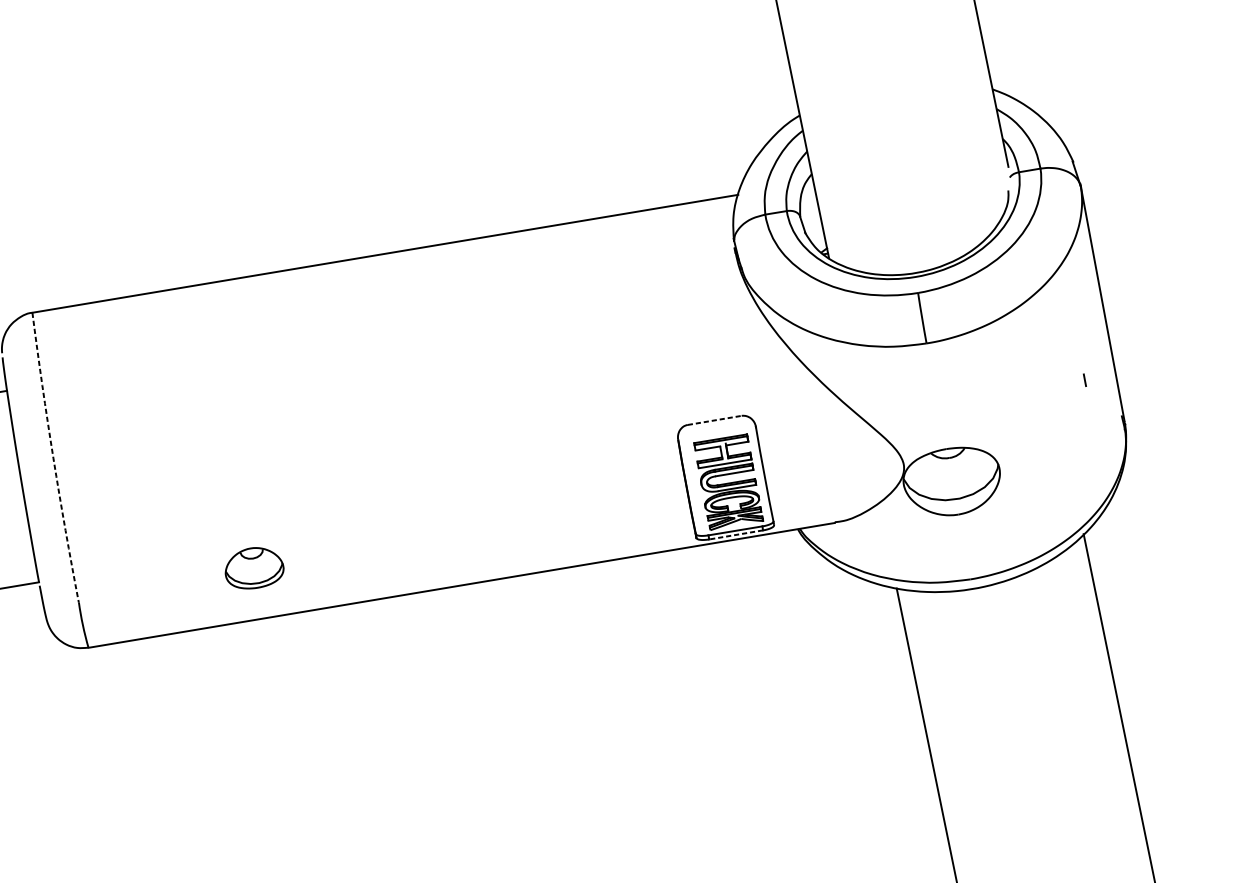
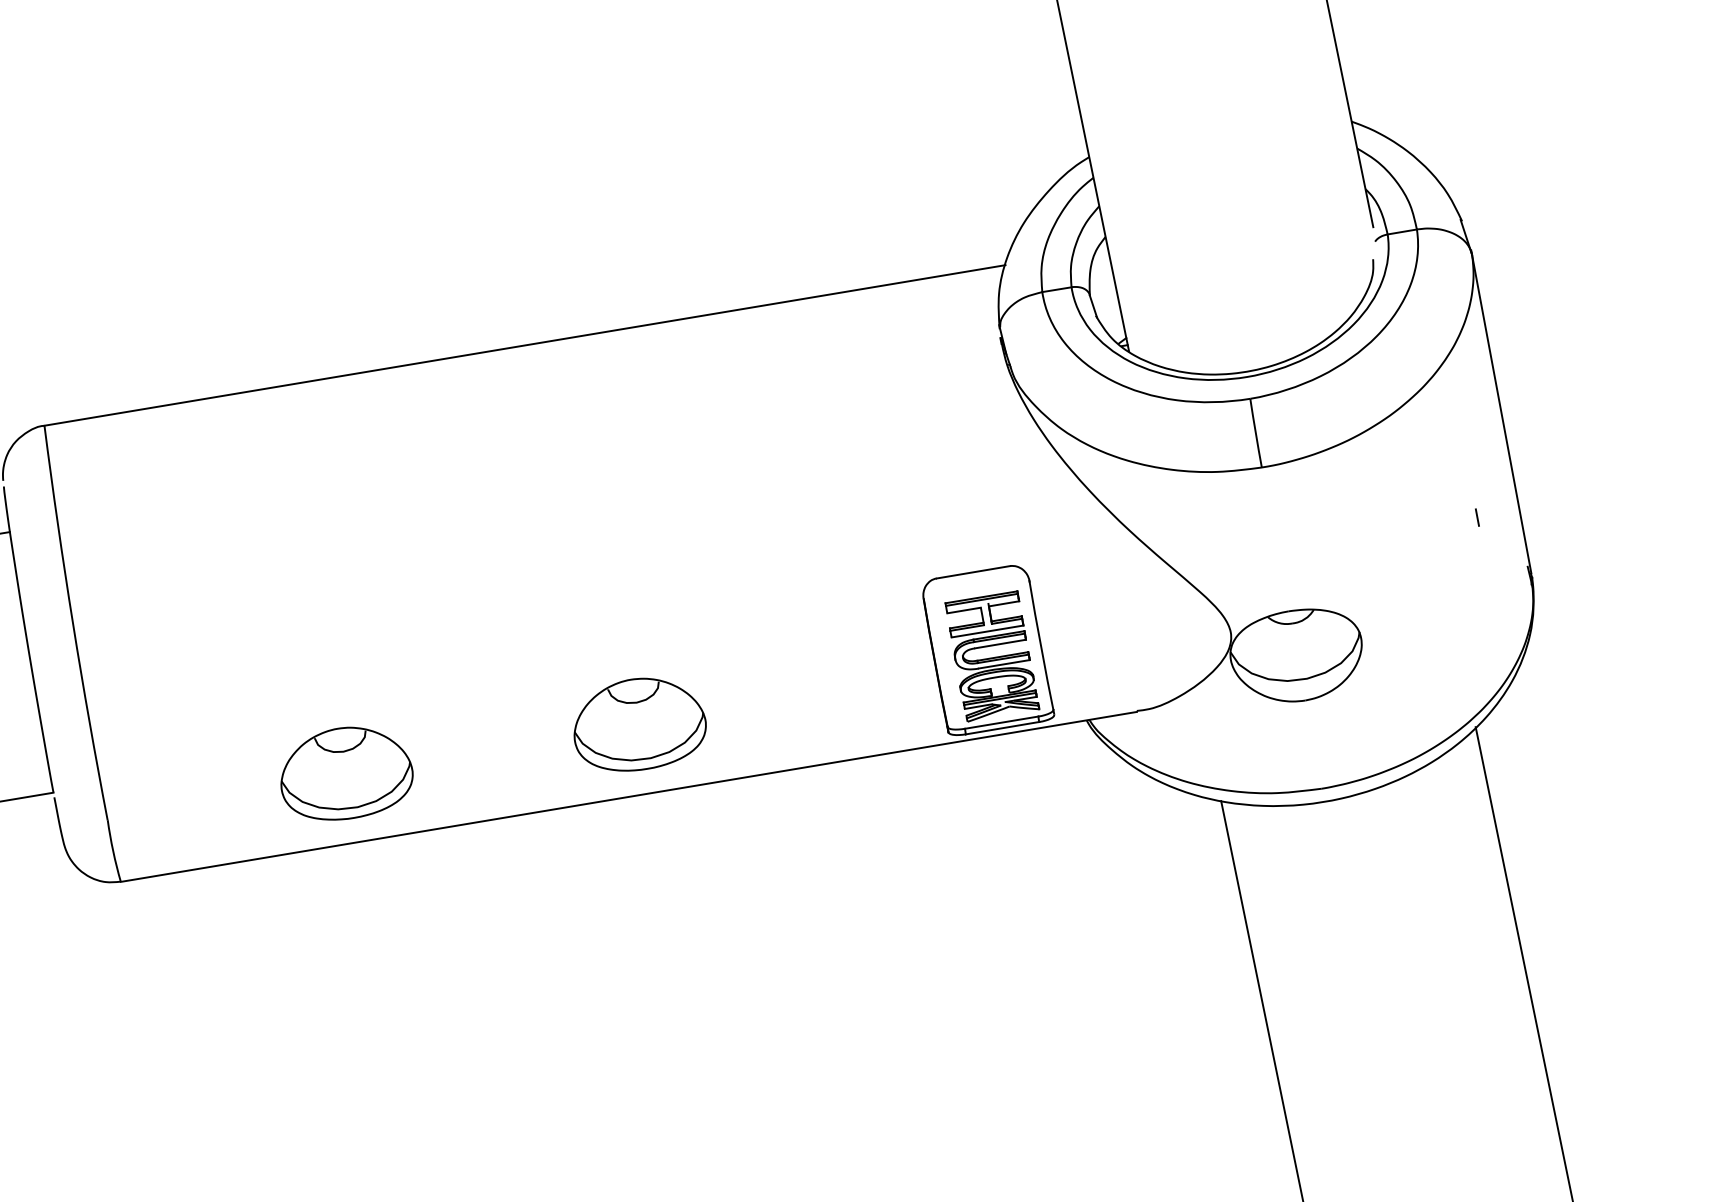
line: (714, 420) -> (973, 572), dashed -> solid
arc: (53, 458) -> (73, 623), dashed -> solid
part: (469, 532) -> (639, 724), added
line: (736, 535) -> (1002, 728), dashed -> solid
part: (254, 568) -> (346, 773), size x1.67

